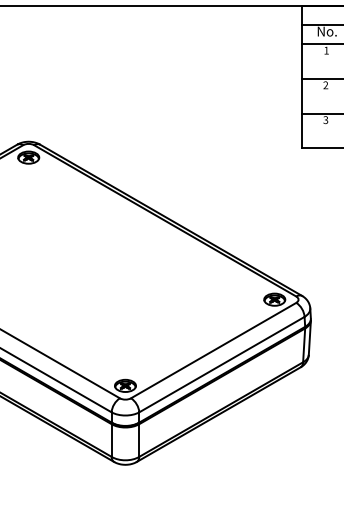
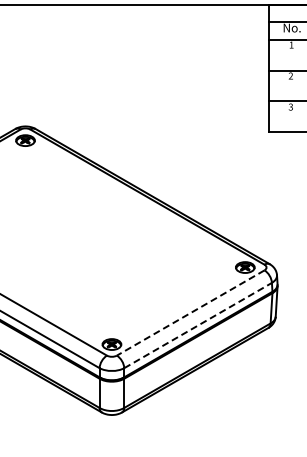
line: (213, 351) -> (190, 313), solid -> dashed
line: (222, 364) -> (198, 325), solid -> dashed

